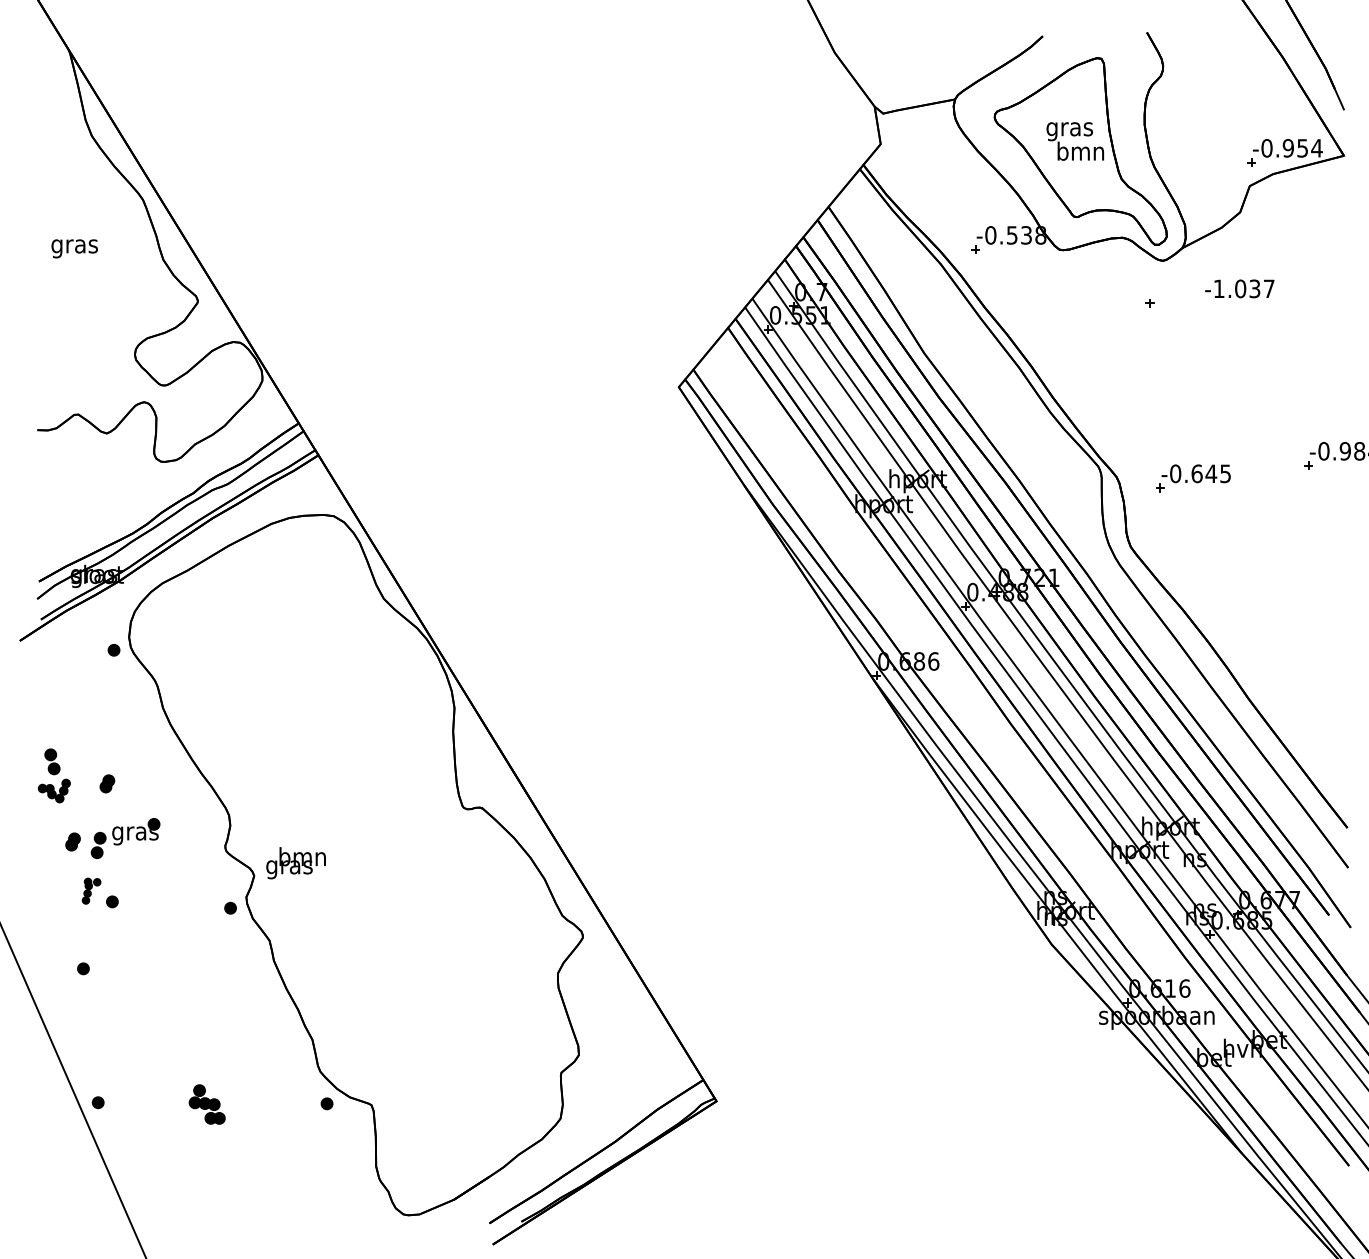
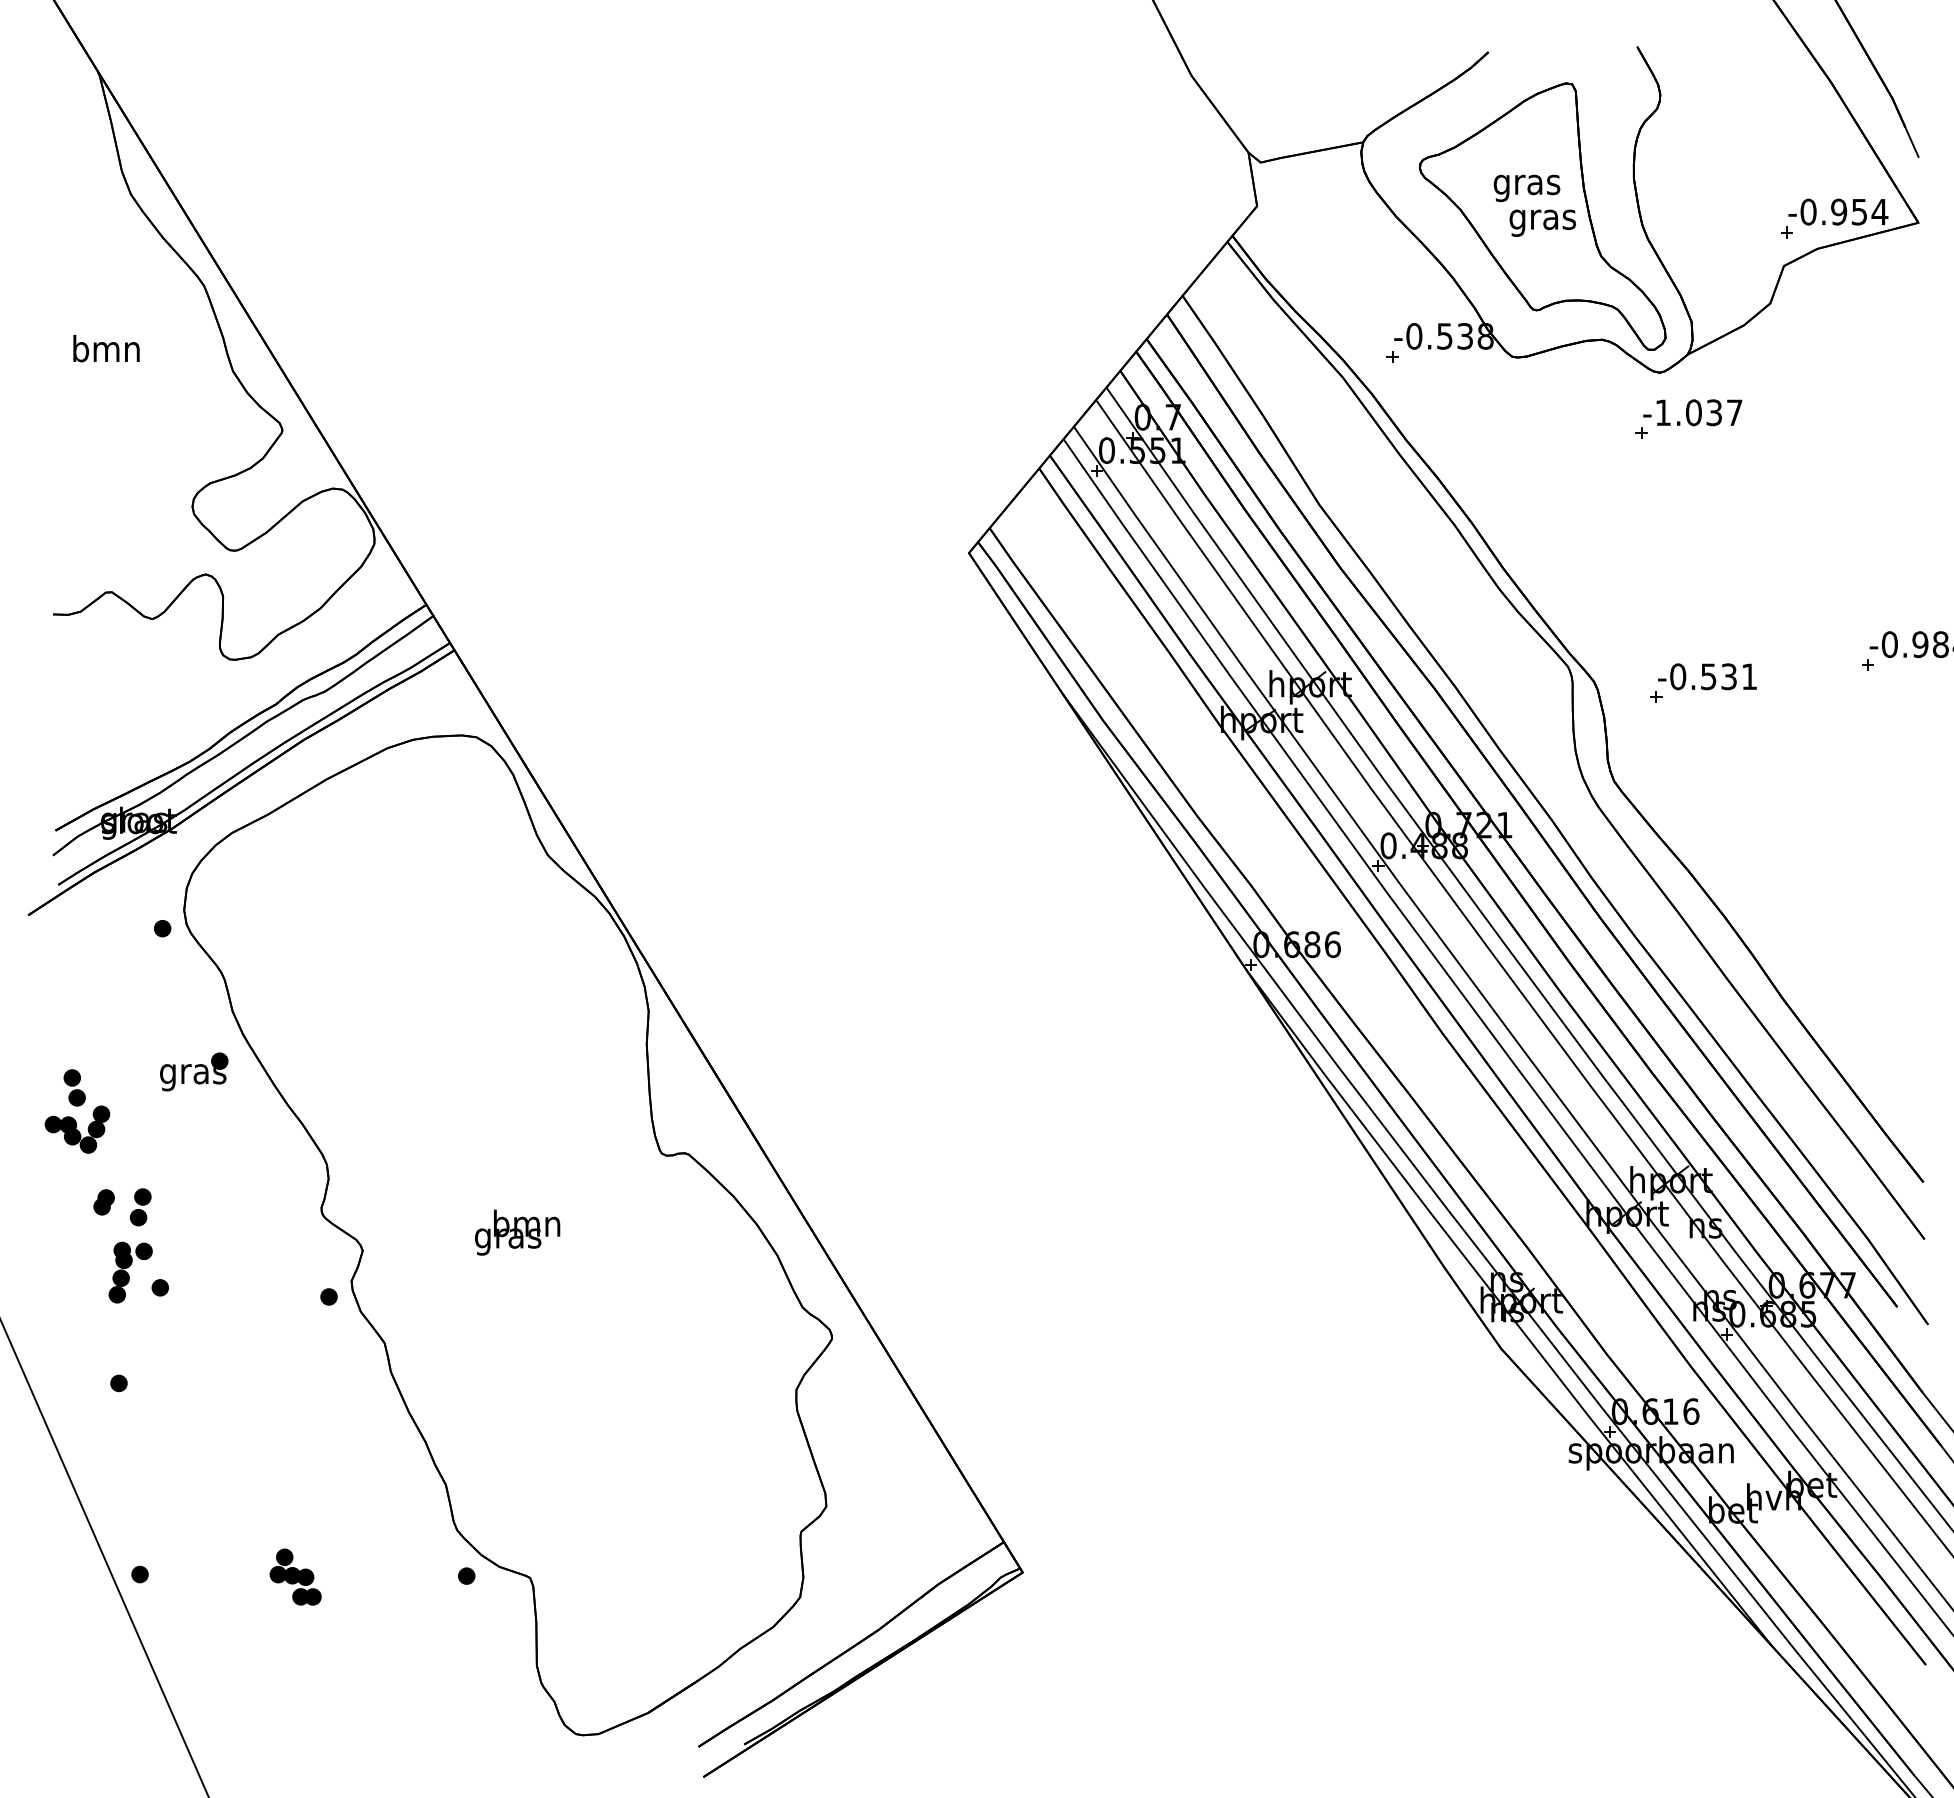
text: (1080, 153) -> (1542, 219), bmn -> gras
text: (74, 245) -> (106, 351), gras -> bmn
text: (1239, 288) -> (1692, 412), moved
text: (1210, 473) -> (1728, 676), -0.645 -> -0.531
part: (106, 783) -> (152, 1119), removed
part: (54, 790) -> (77, 1129), size x1.43
part: (136, 831) -> (194, 1071), moved
text: (296, 863) -> (517, 1232), moved
part: (91, 891) -> (130, 1272), size x1.67

